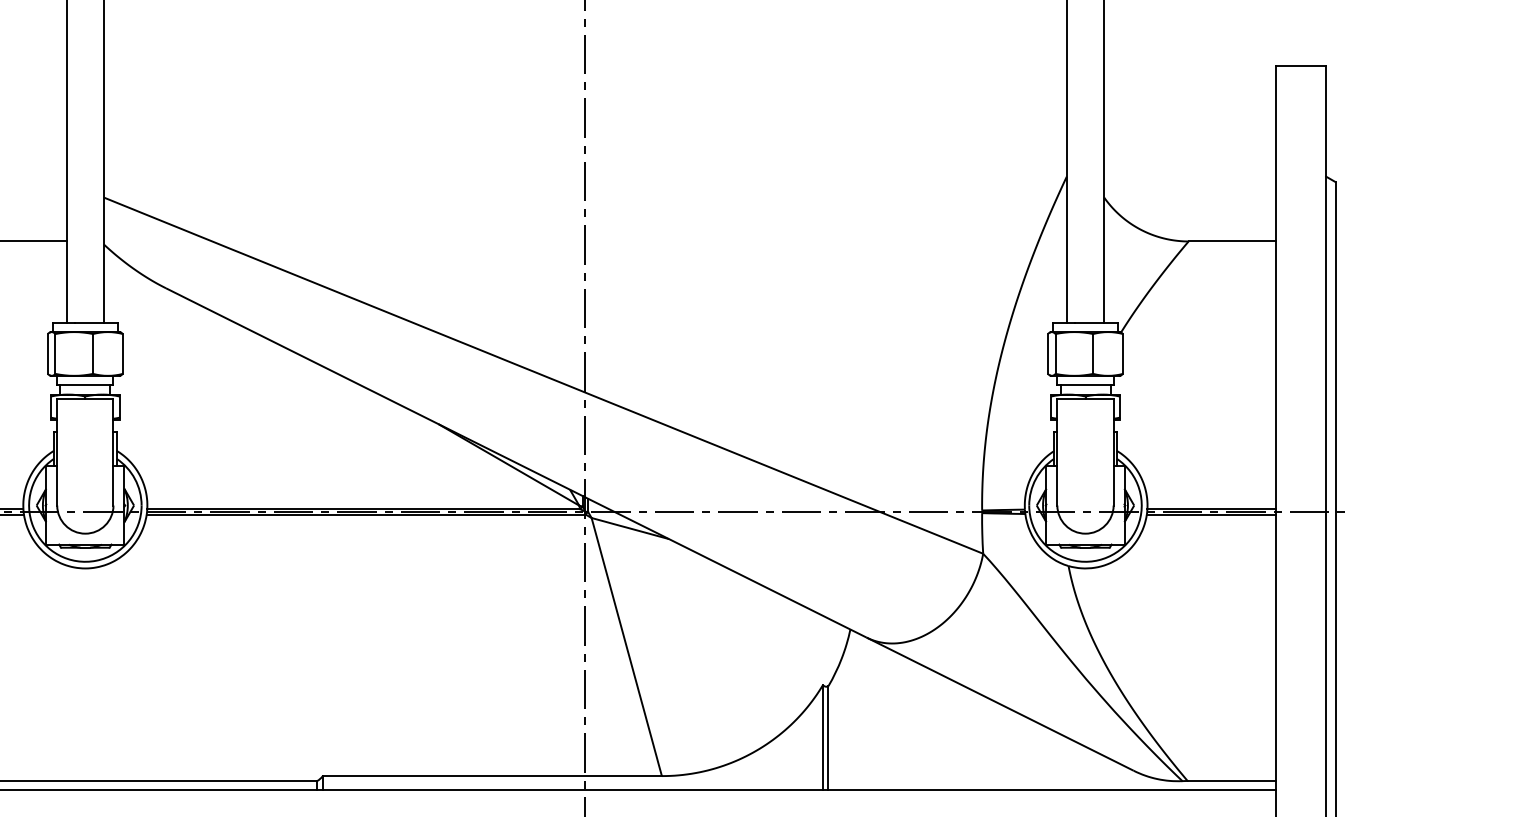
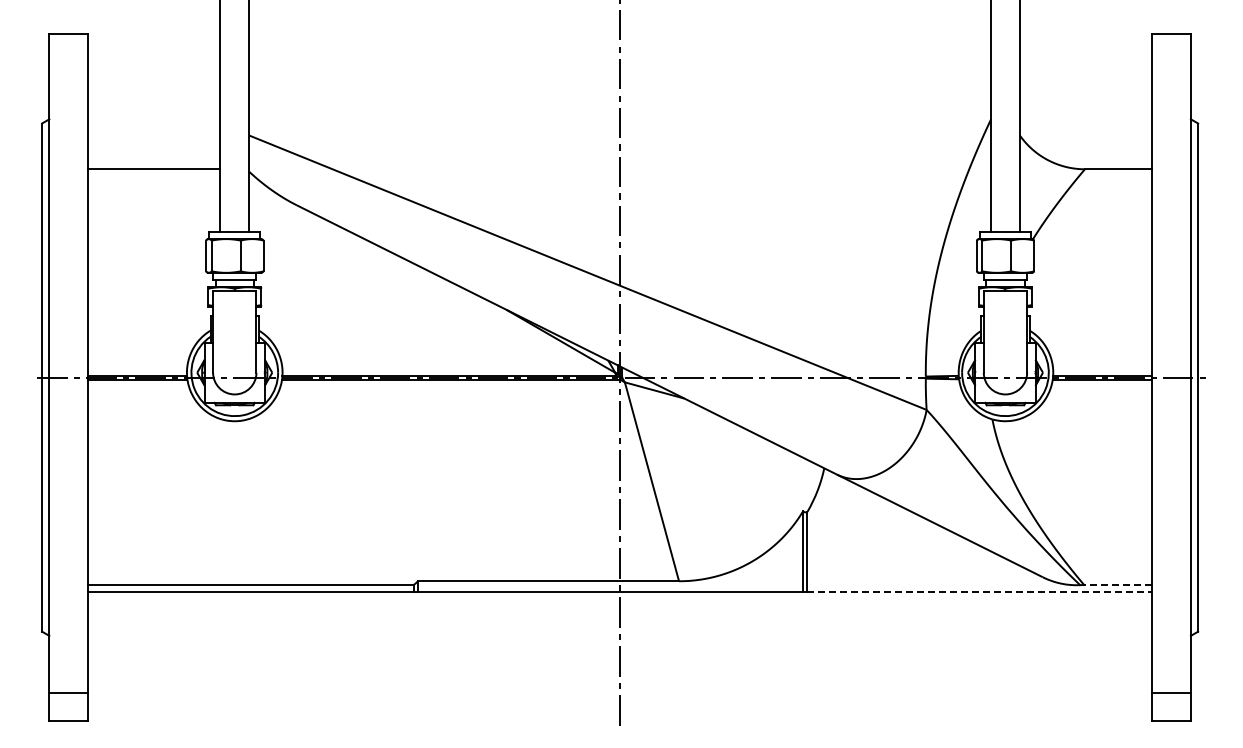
line: (1230, 781) -> (1117, 585), solid -> dashed
line: (1053, 789) -> (980, 591), solid -> dashed

